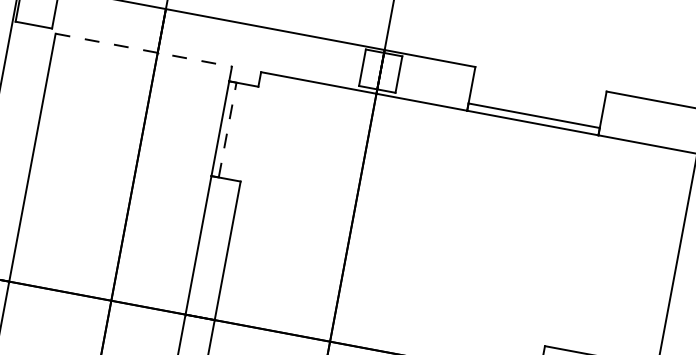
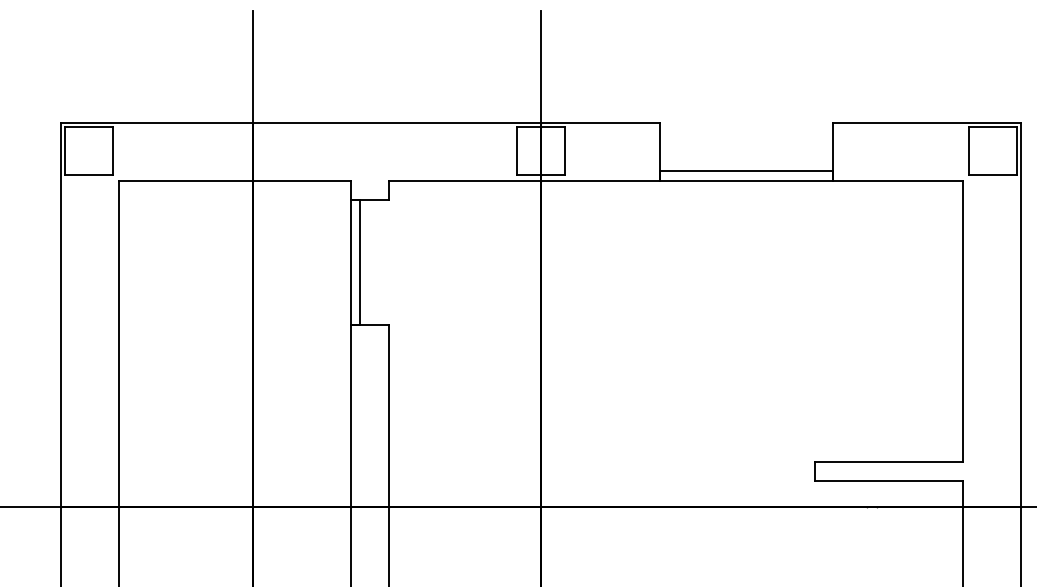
line: (144, 49) -> (235, 180), dashed -> solid
line: (227, 130) -> (360, 262), dashed -> solid

